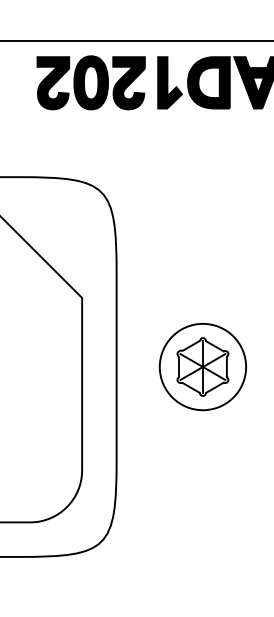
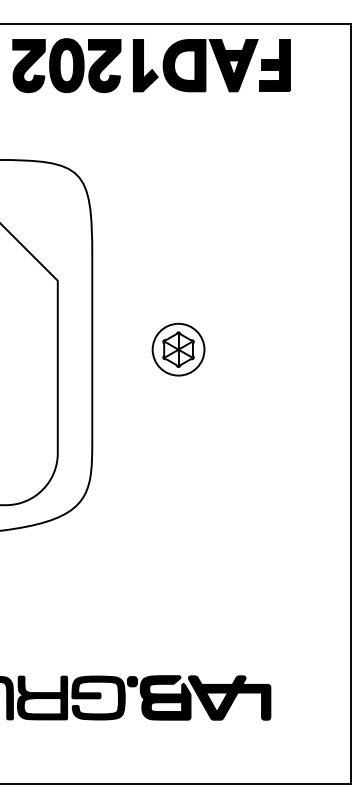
part: (202, 366) -> (178, 349), size x0.6

